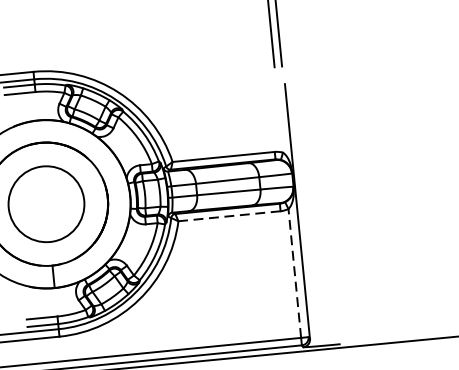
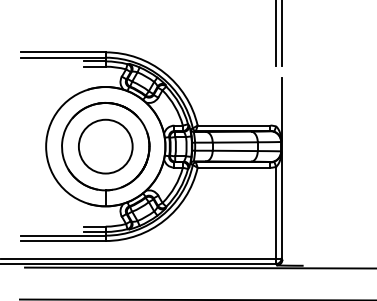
line: (228, 215) -> (233, 167), dashed -> solid
line: (295, 273) -> (276, 212), dashed -> solid

